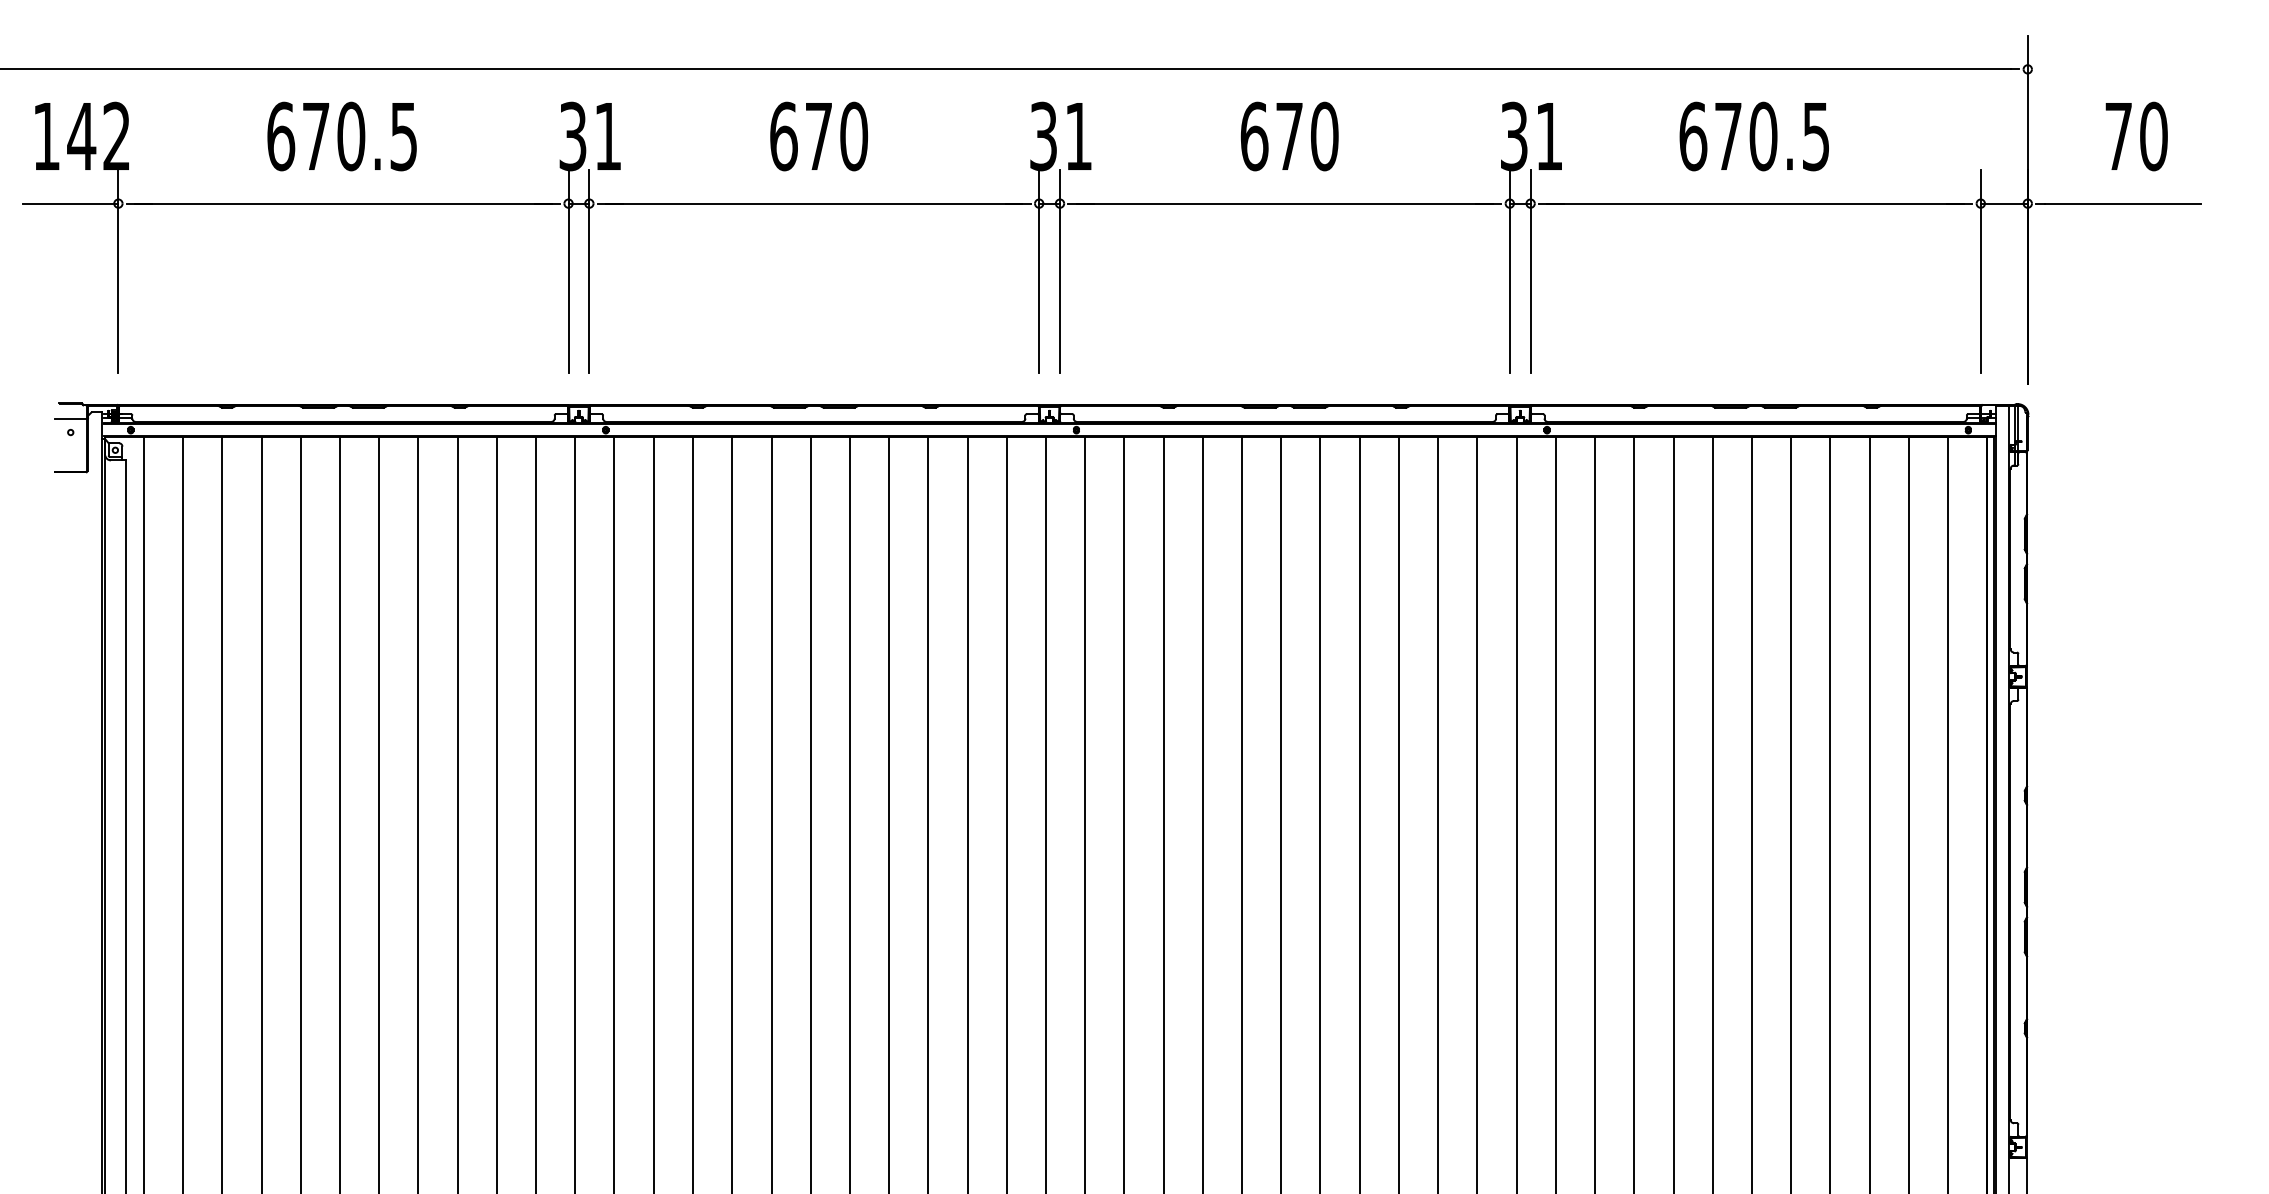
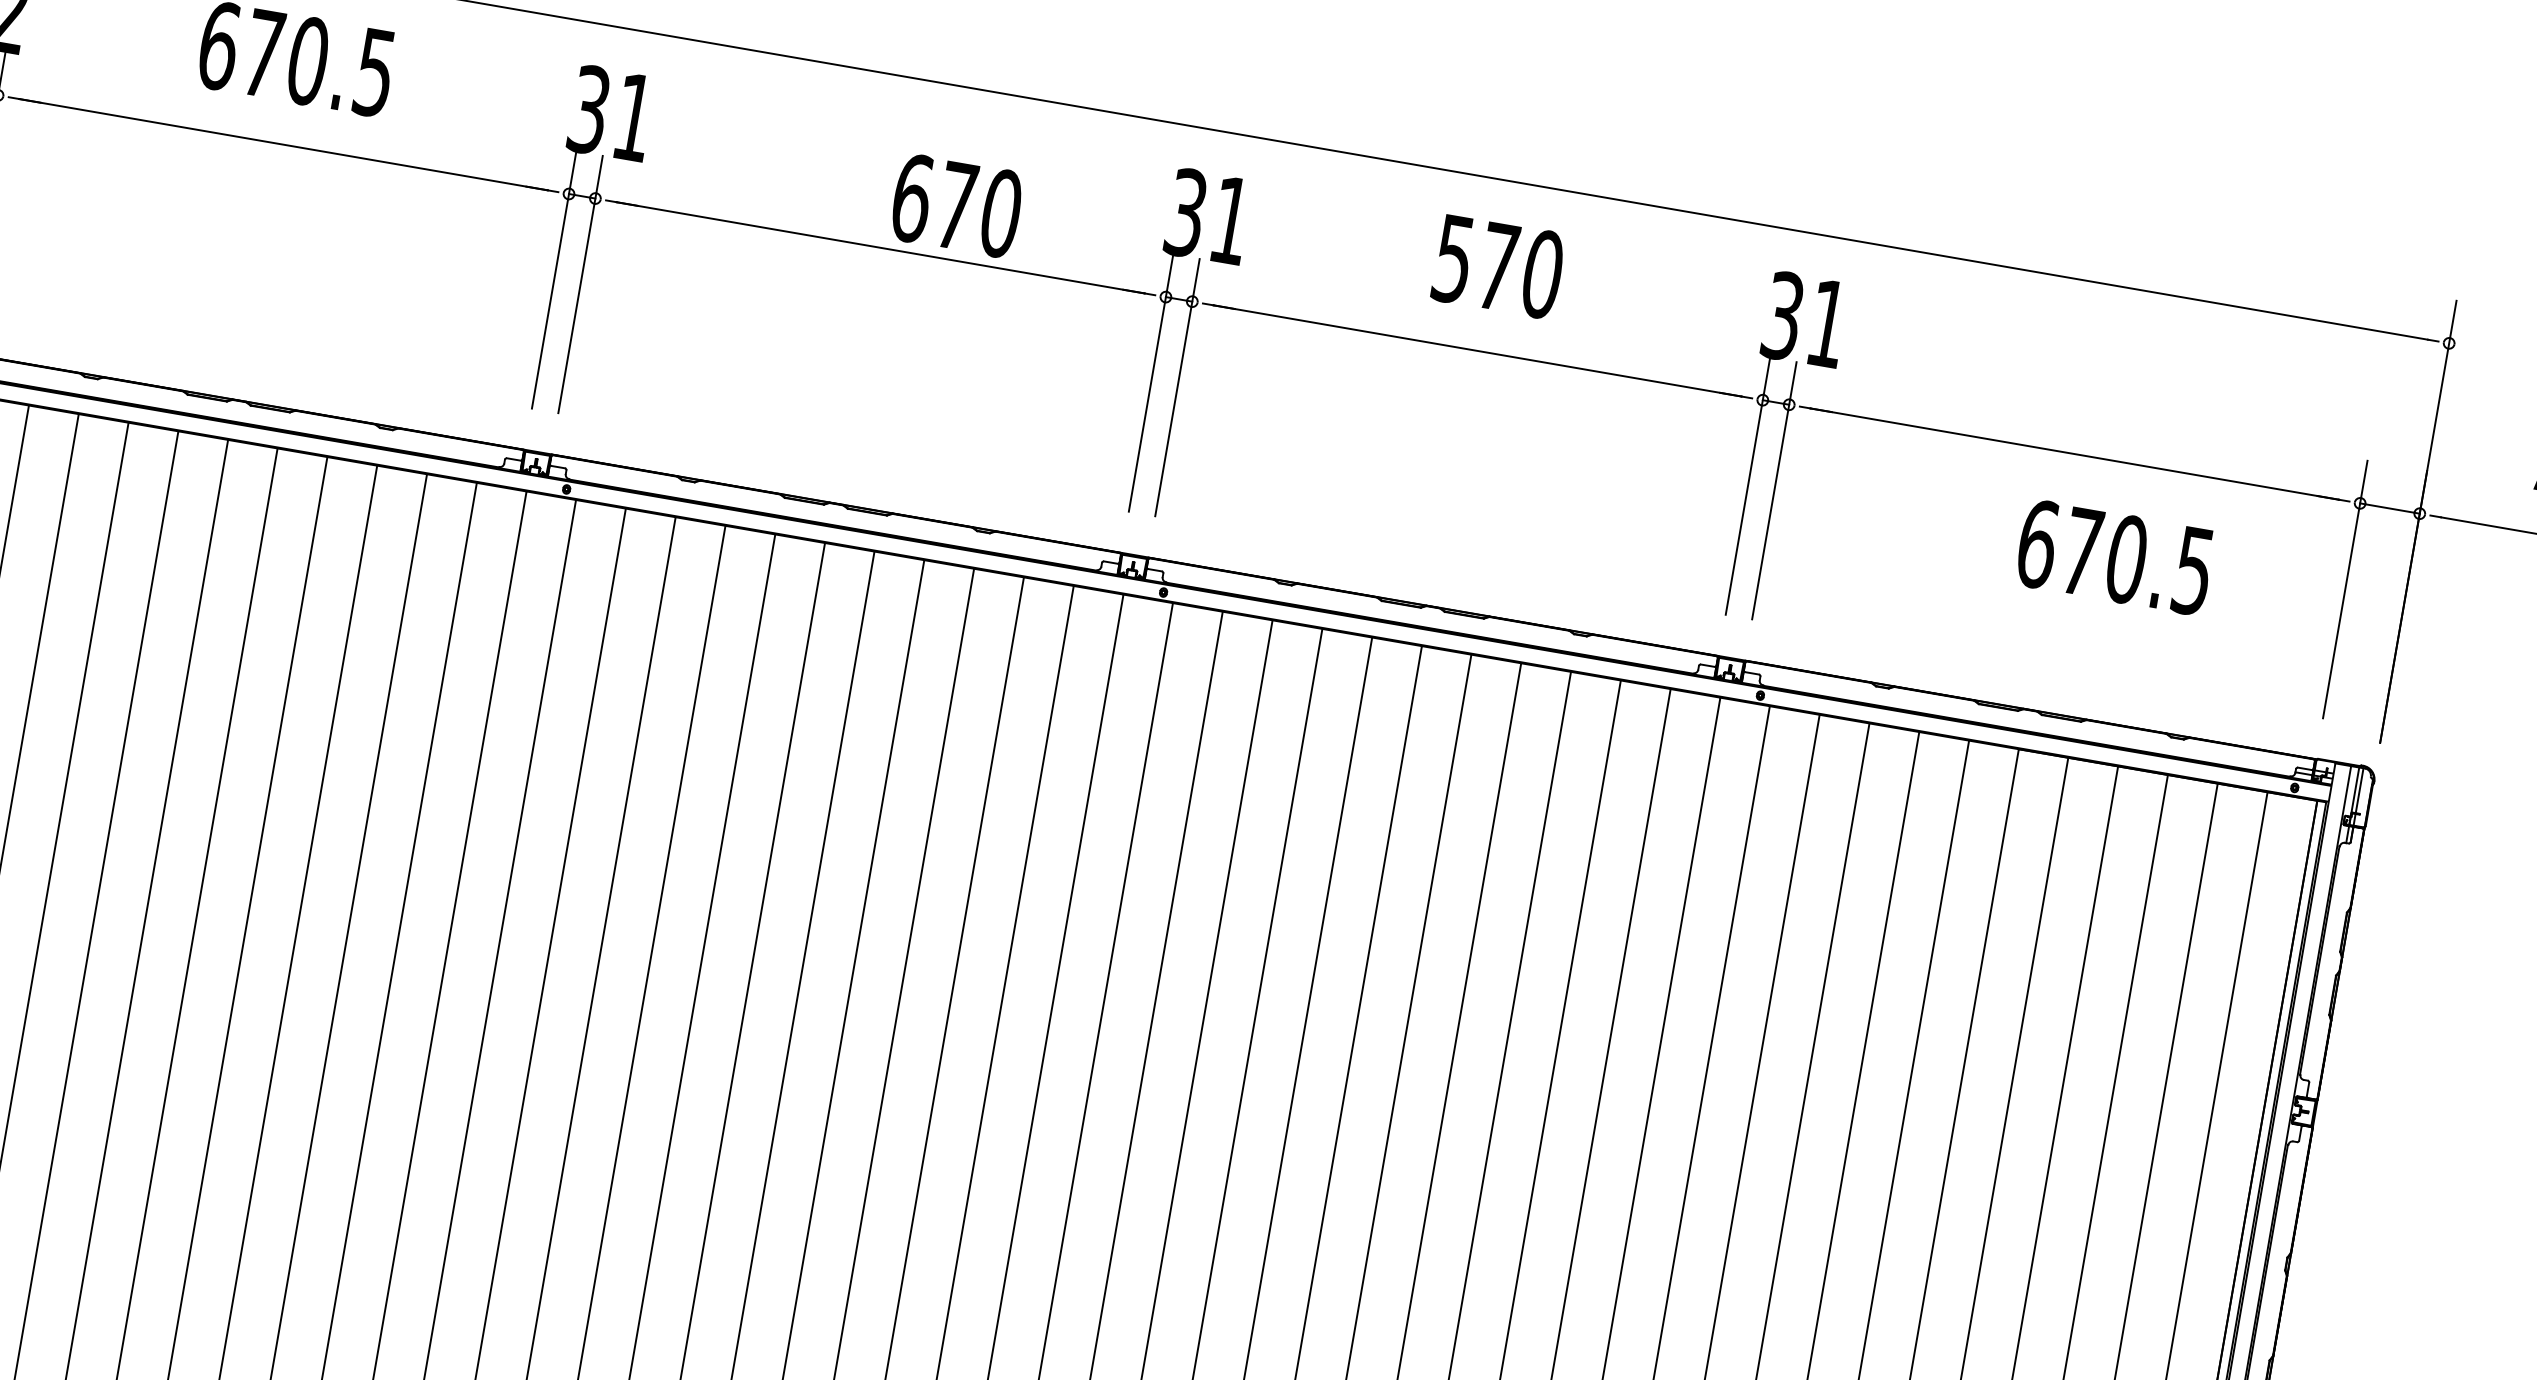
text: (818, 136) -> (956, 205), moved
text: (1254, 136) -> (1453, 259), 670 -> 570
text: (1753, 136) -> (2114, 557), moved

